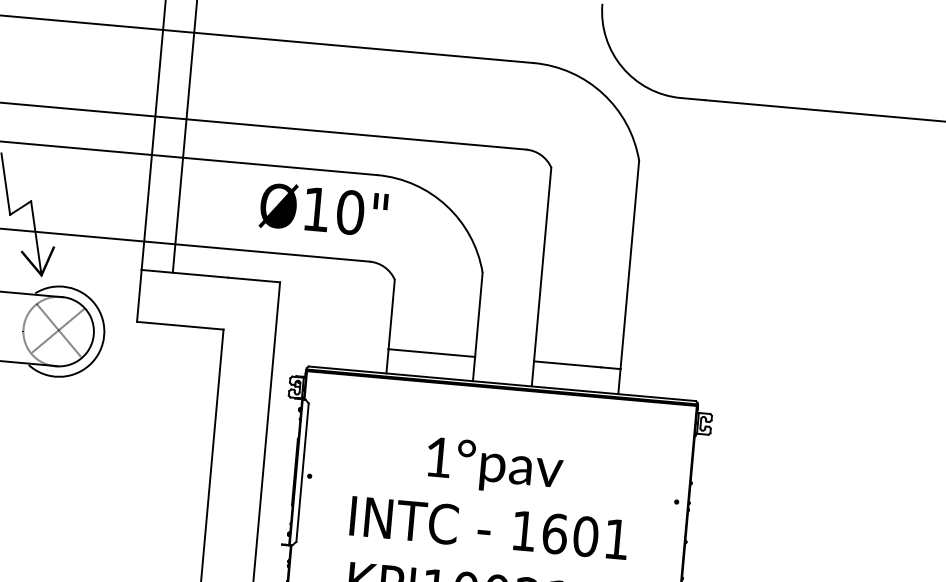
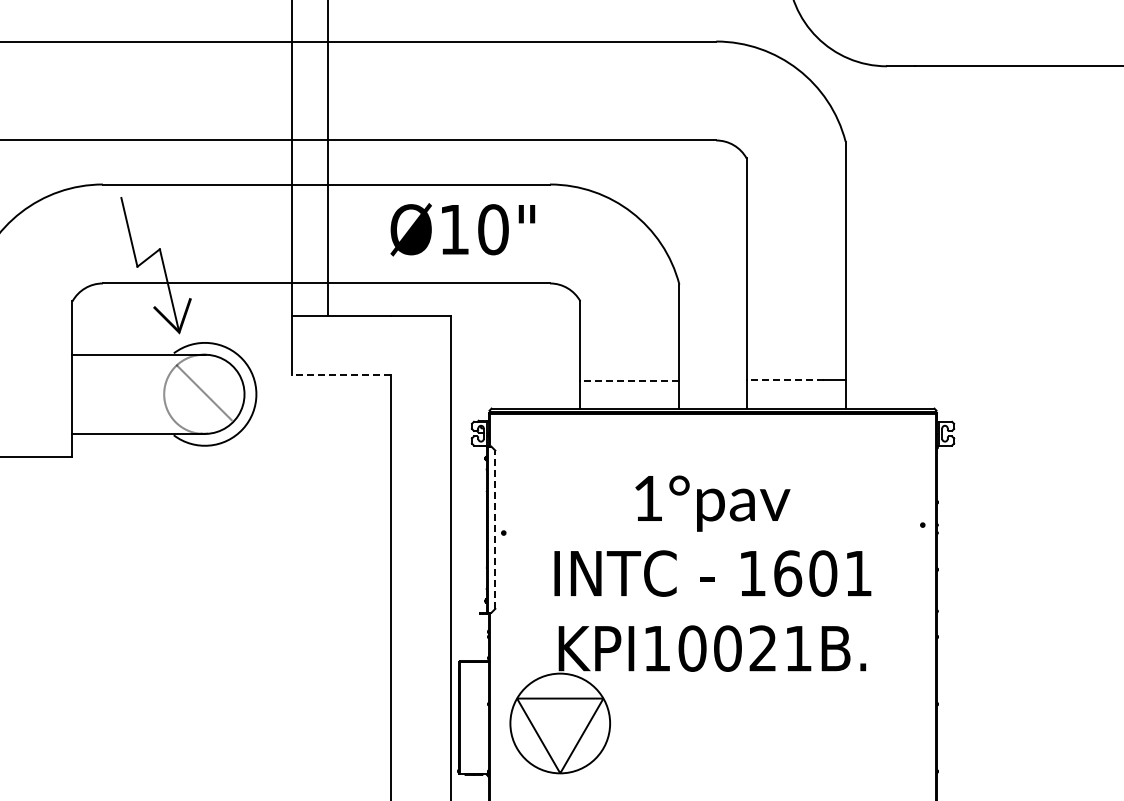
text: (323, 209) -> (462, 229), moved
line: (180, 325) -> (341, 375), solid -> dashed
line: (58, 330) -> (204, 392), removed
line: (431, 352) -> (629, 380), solid -> dashed
line: (567, 363) -> (784, 379), solid -> dashed
line: (302, 472) -> (495, 529), solid -> dashed

